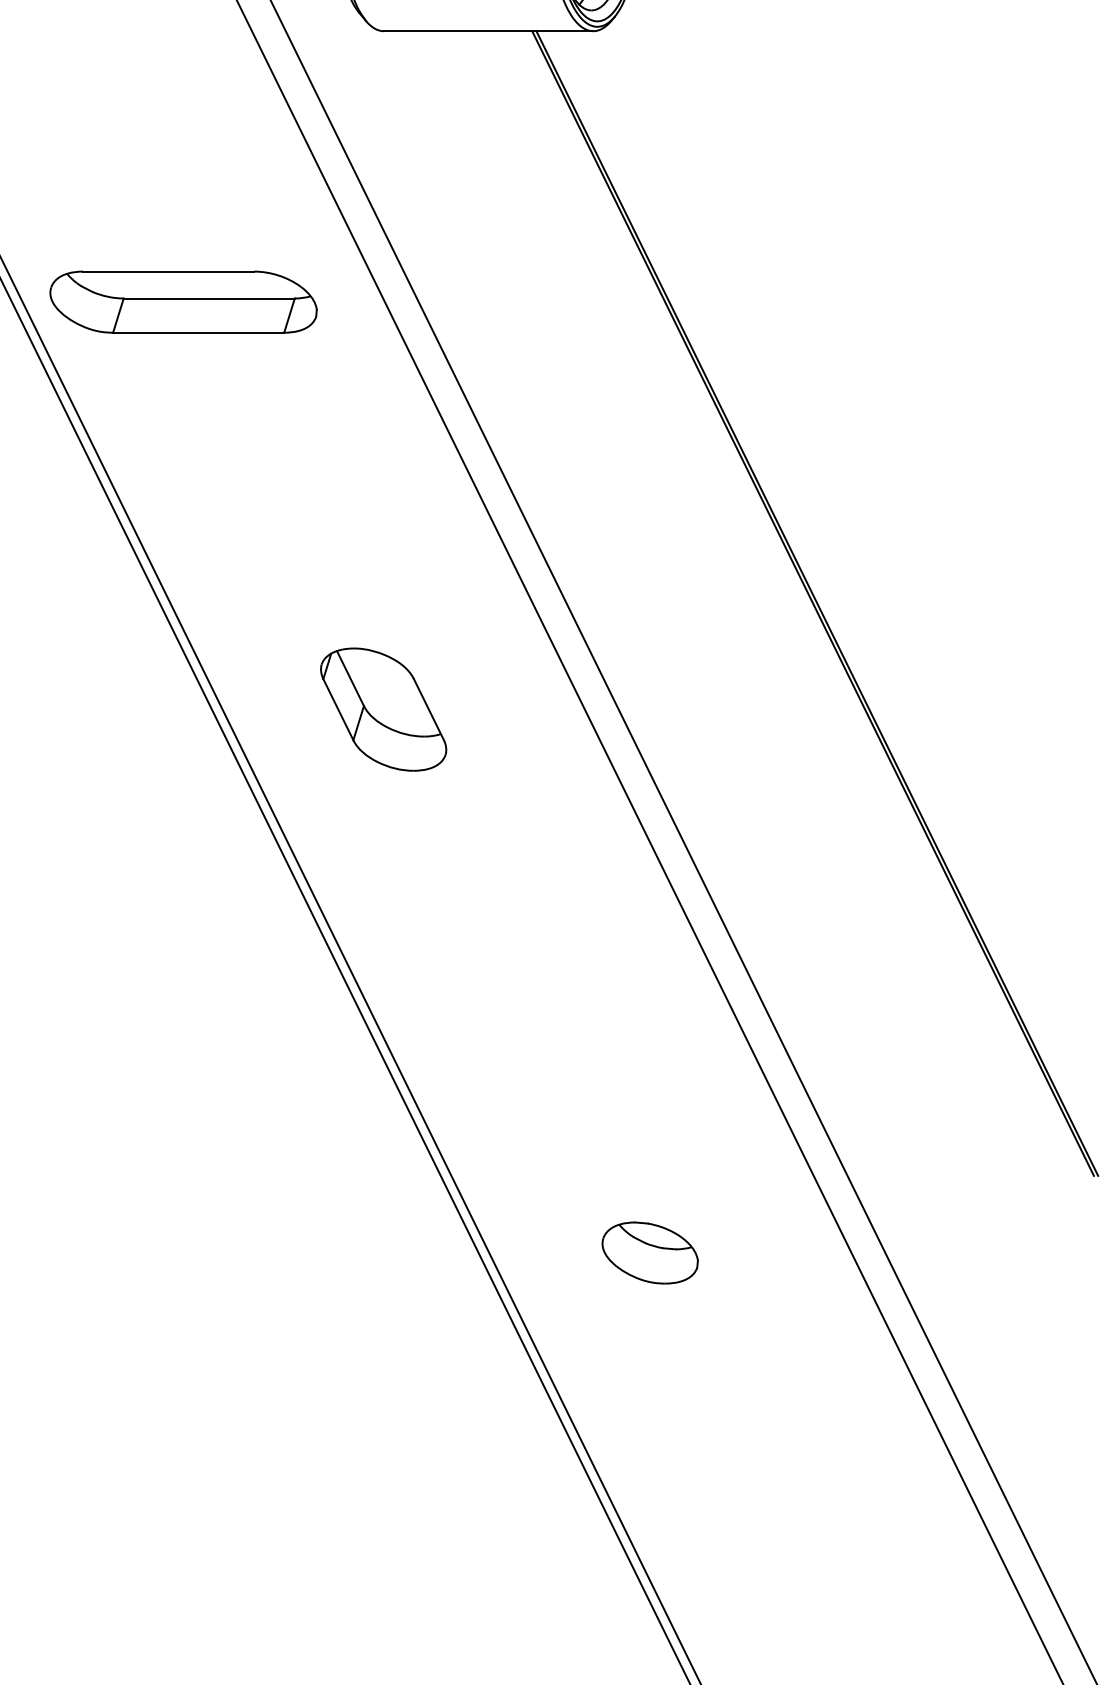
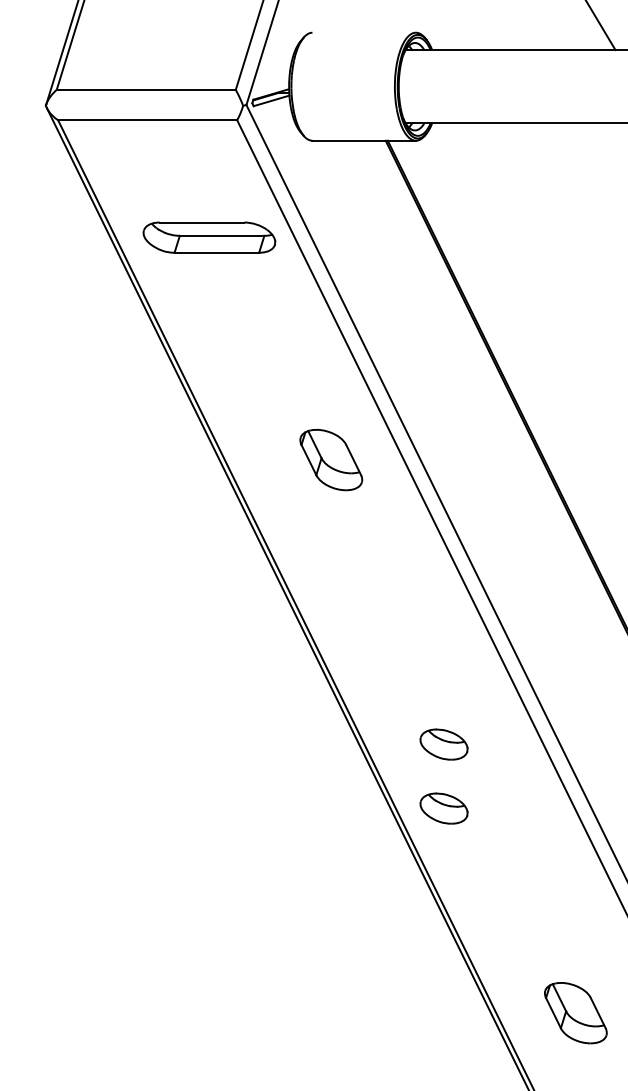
part: (183, 301) -> (209, 237), moved
part: (384, 708) -> (331, 459), moved
part: (649, 1382) -> (443, 808), added

